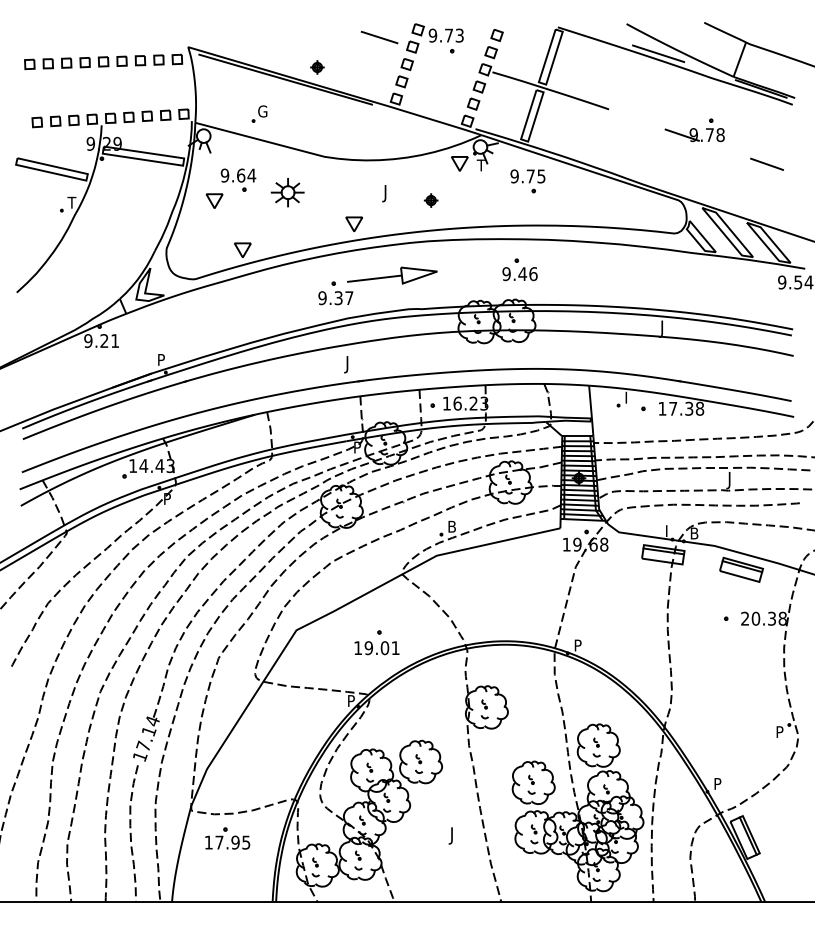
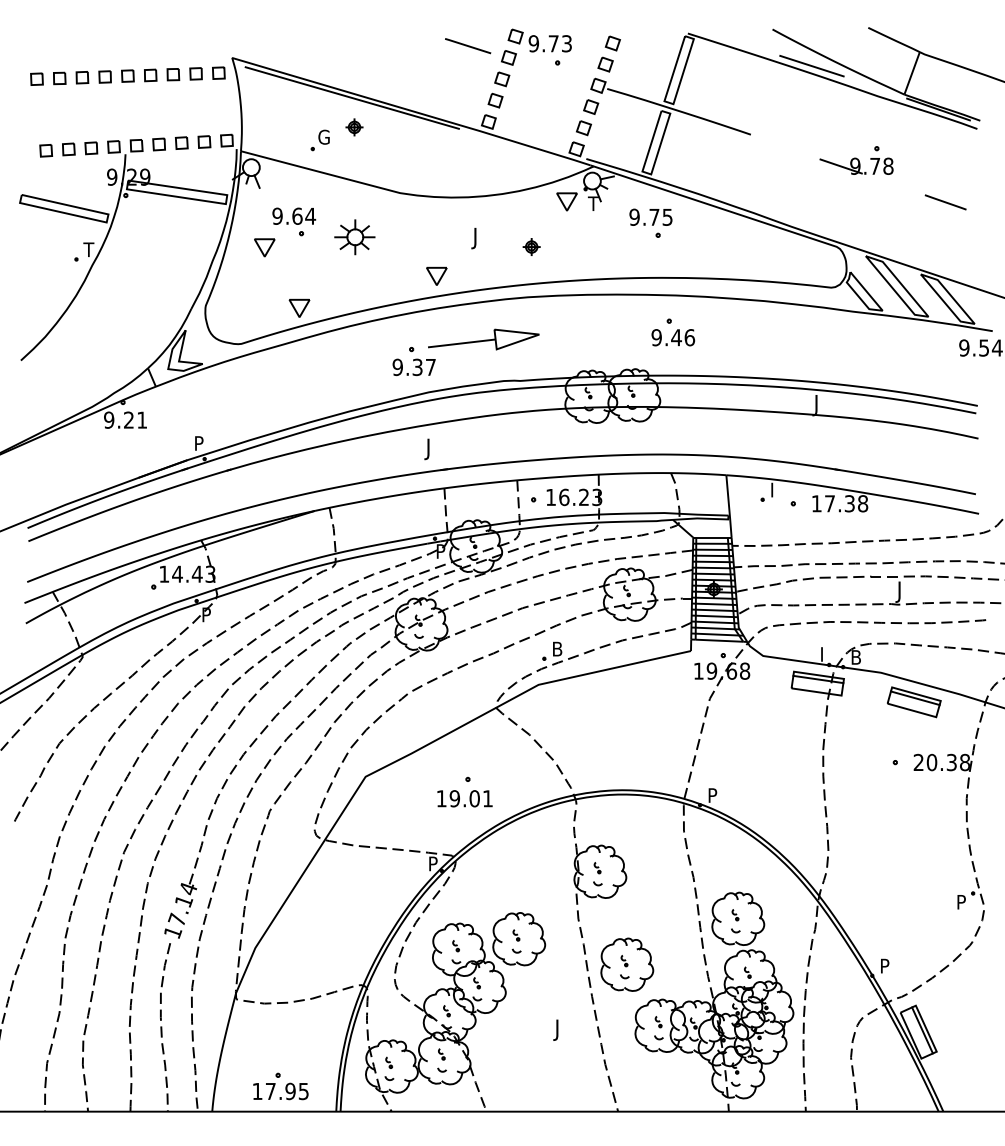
part: (317, 67) -> (354, 127), moved
part: (519, 269) -> (672, 332), moved
part: (533, 782) -> (626, 964), moved
part: (227, 838) -> (280, 1086), moved

